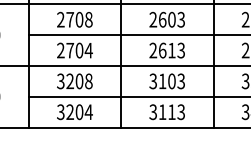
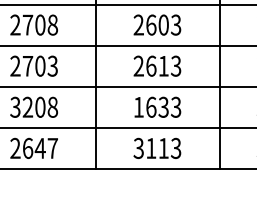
text: (88, 50) -> (52, 66), 2704 -> 2703
text: (162, 81) -> (151, 107), 3103 -> 1633
text: (74, 112) -> (33, 148), 3204 -> 2647

